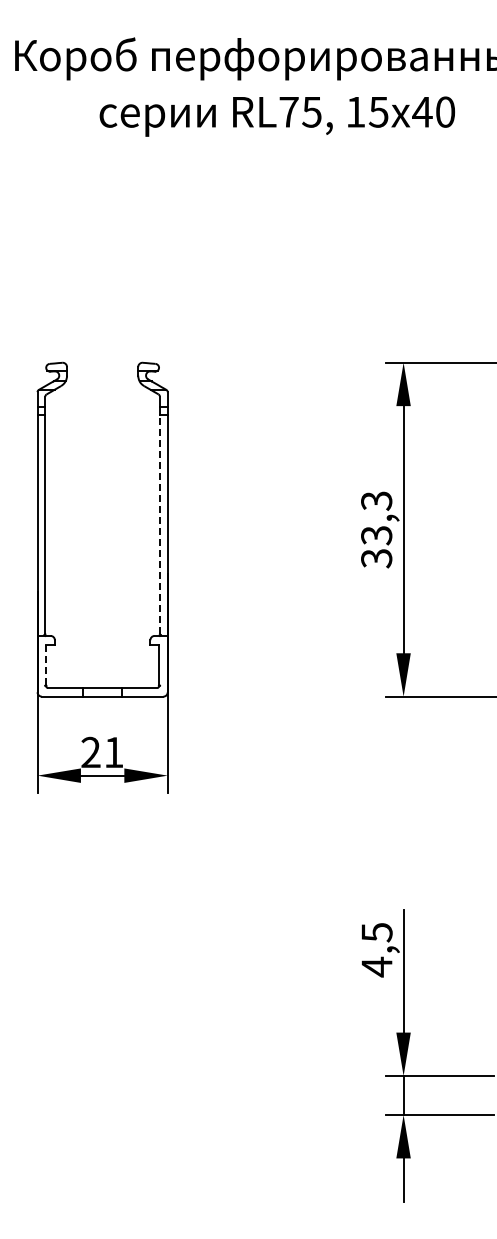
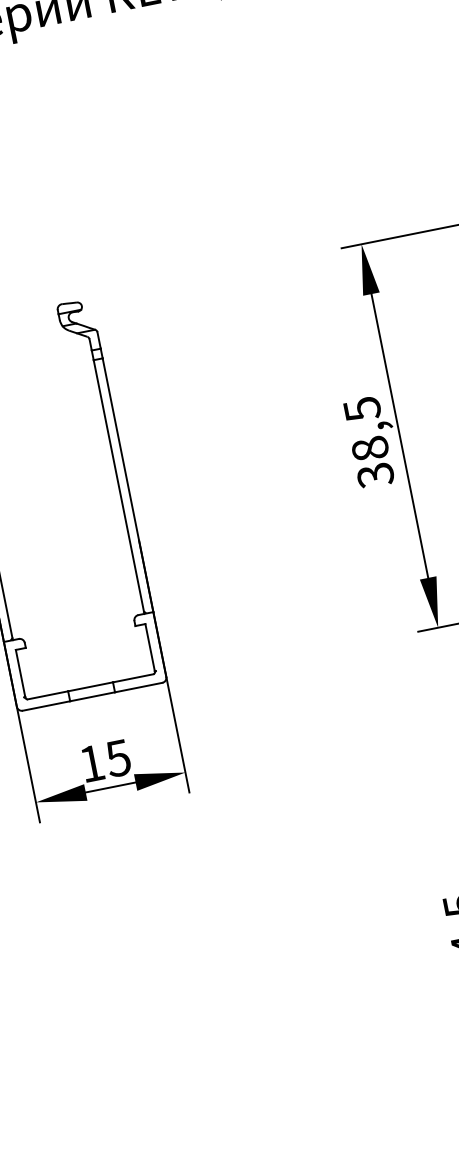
text: (376, 518) -> (366, 429), 33,3 -> 38,5
line: (159, 524) -> (118, 486), dashed -> solid
line: (46, 664) -> (20, 672), dashed -> solid
text: (102, 752) -> (105, 760), 21 -> 15

